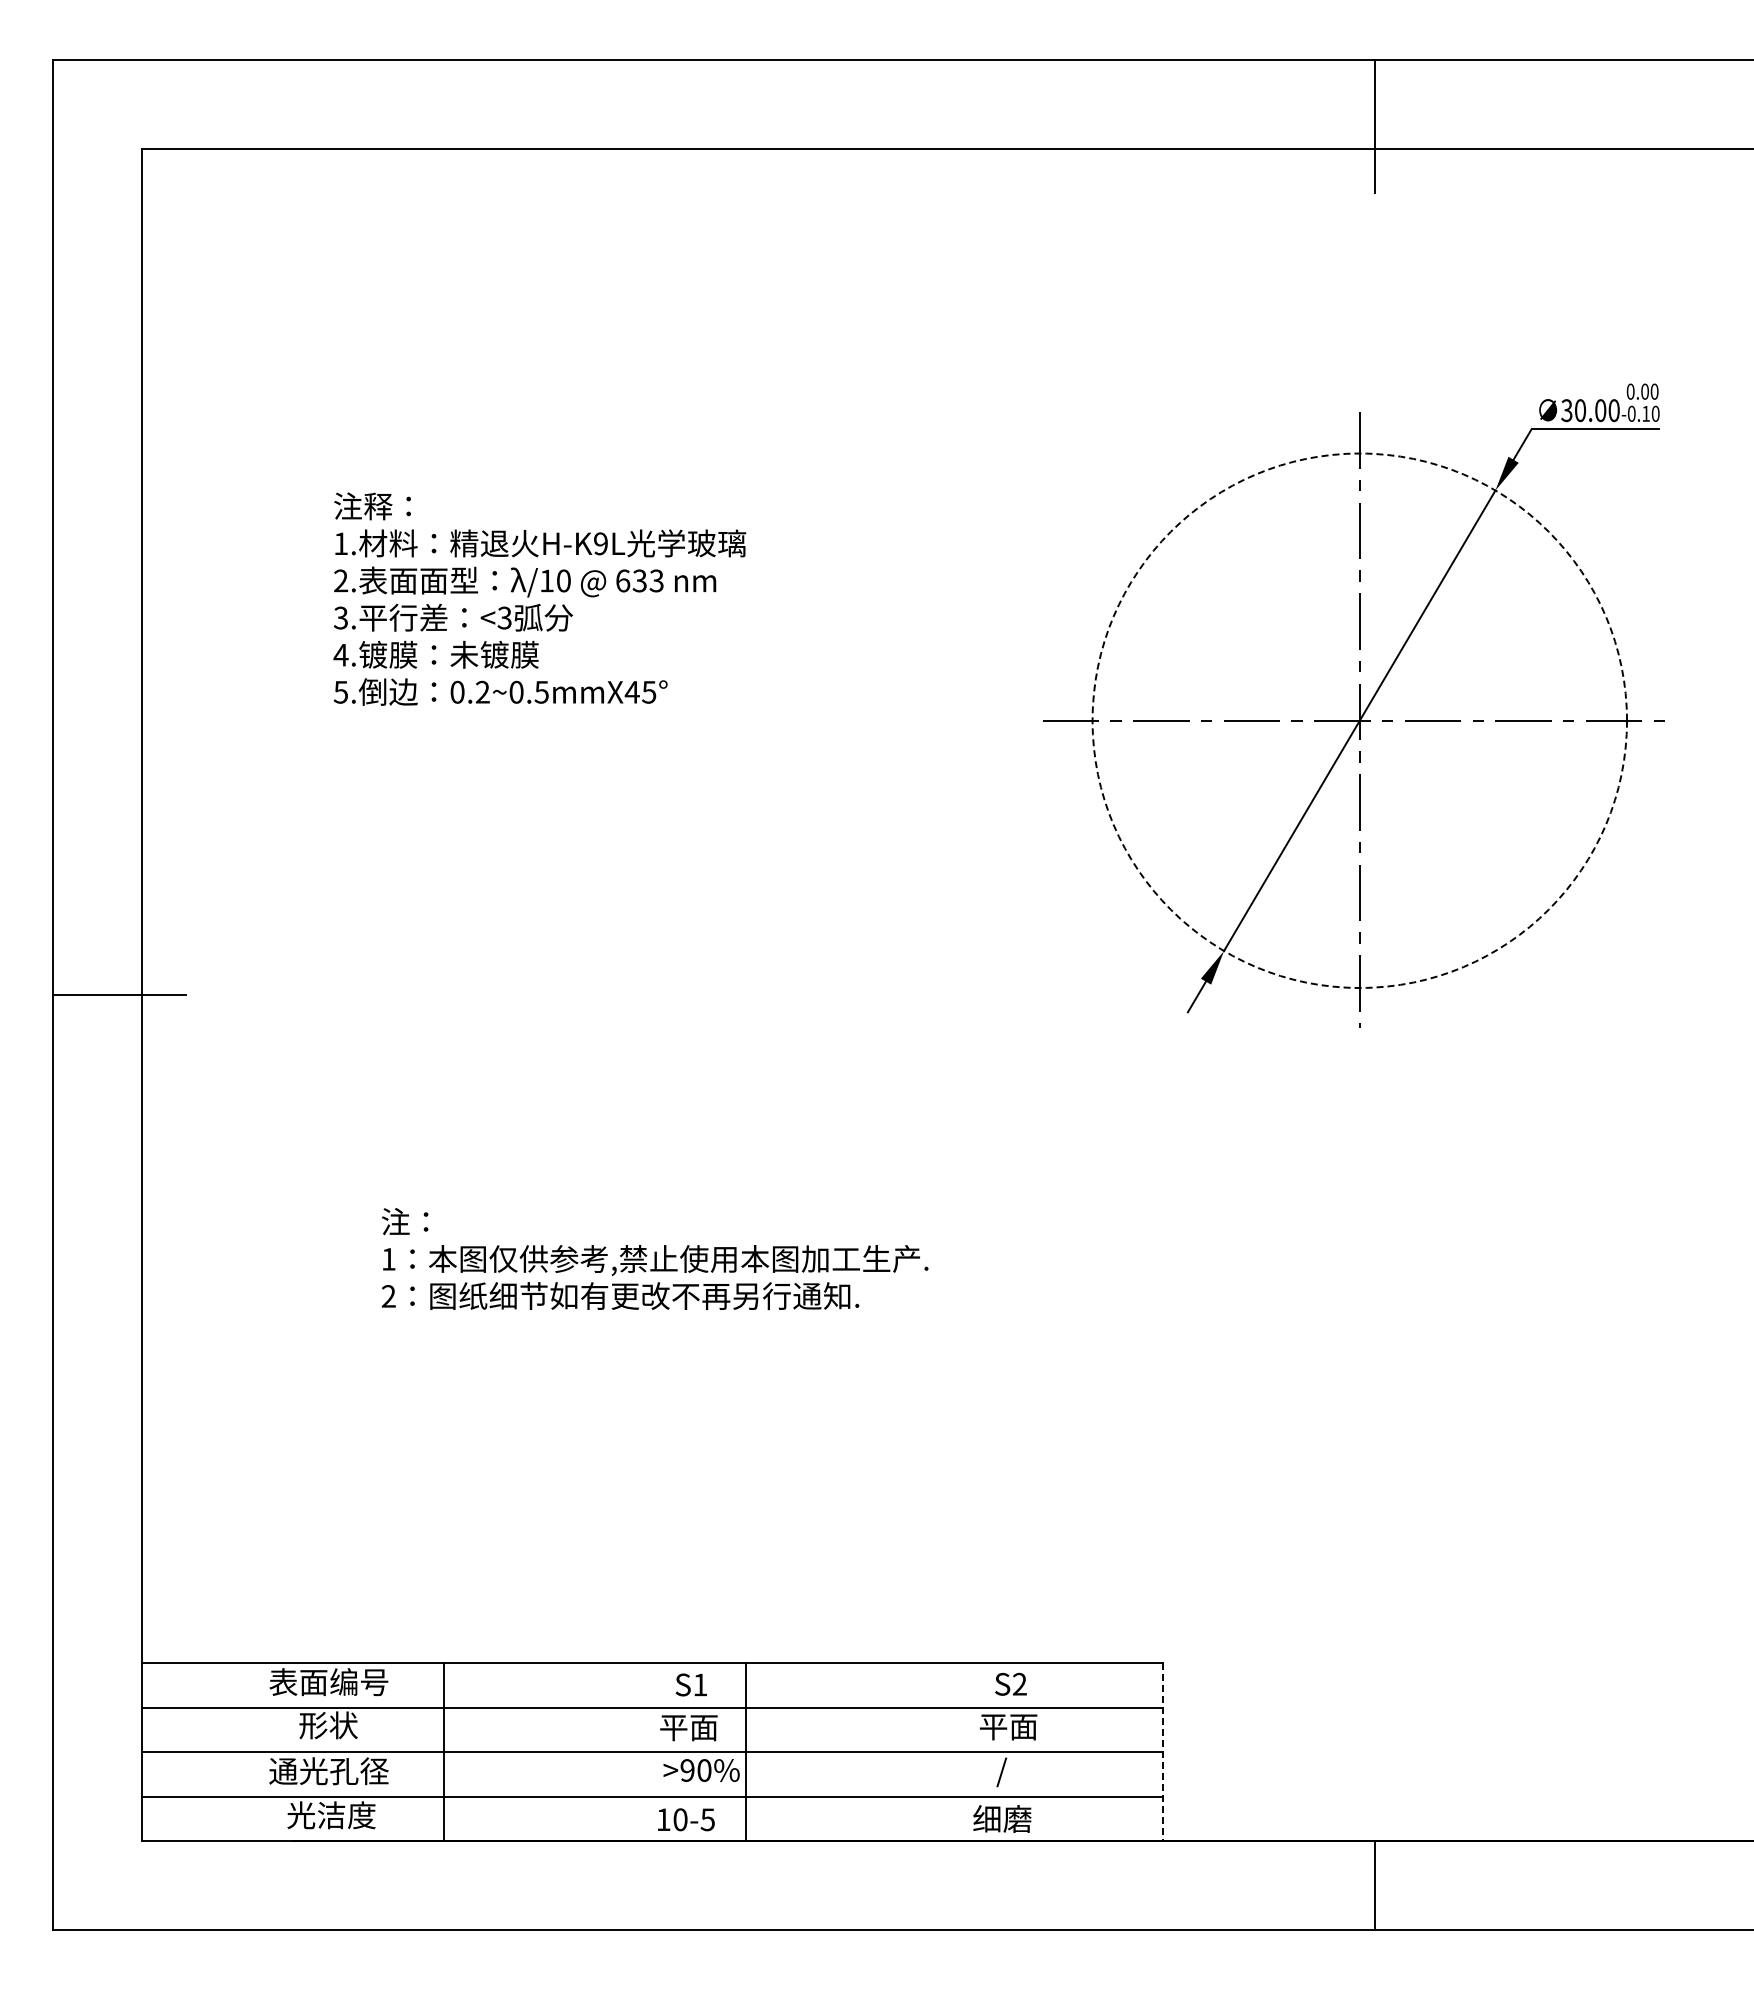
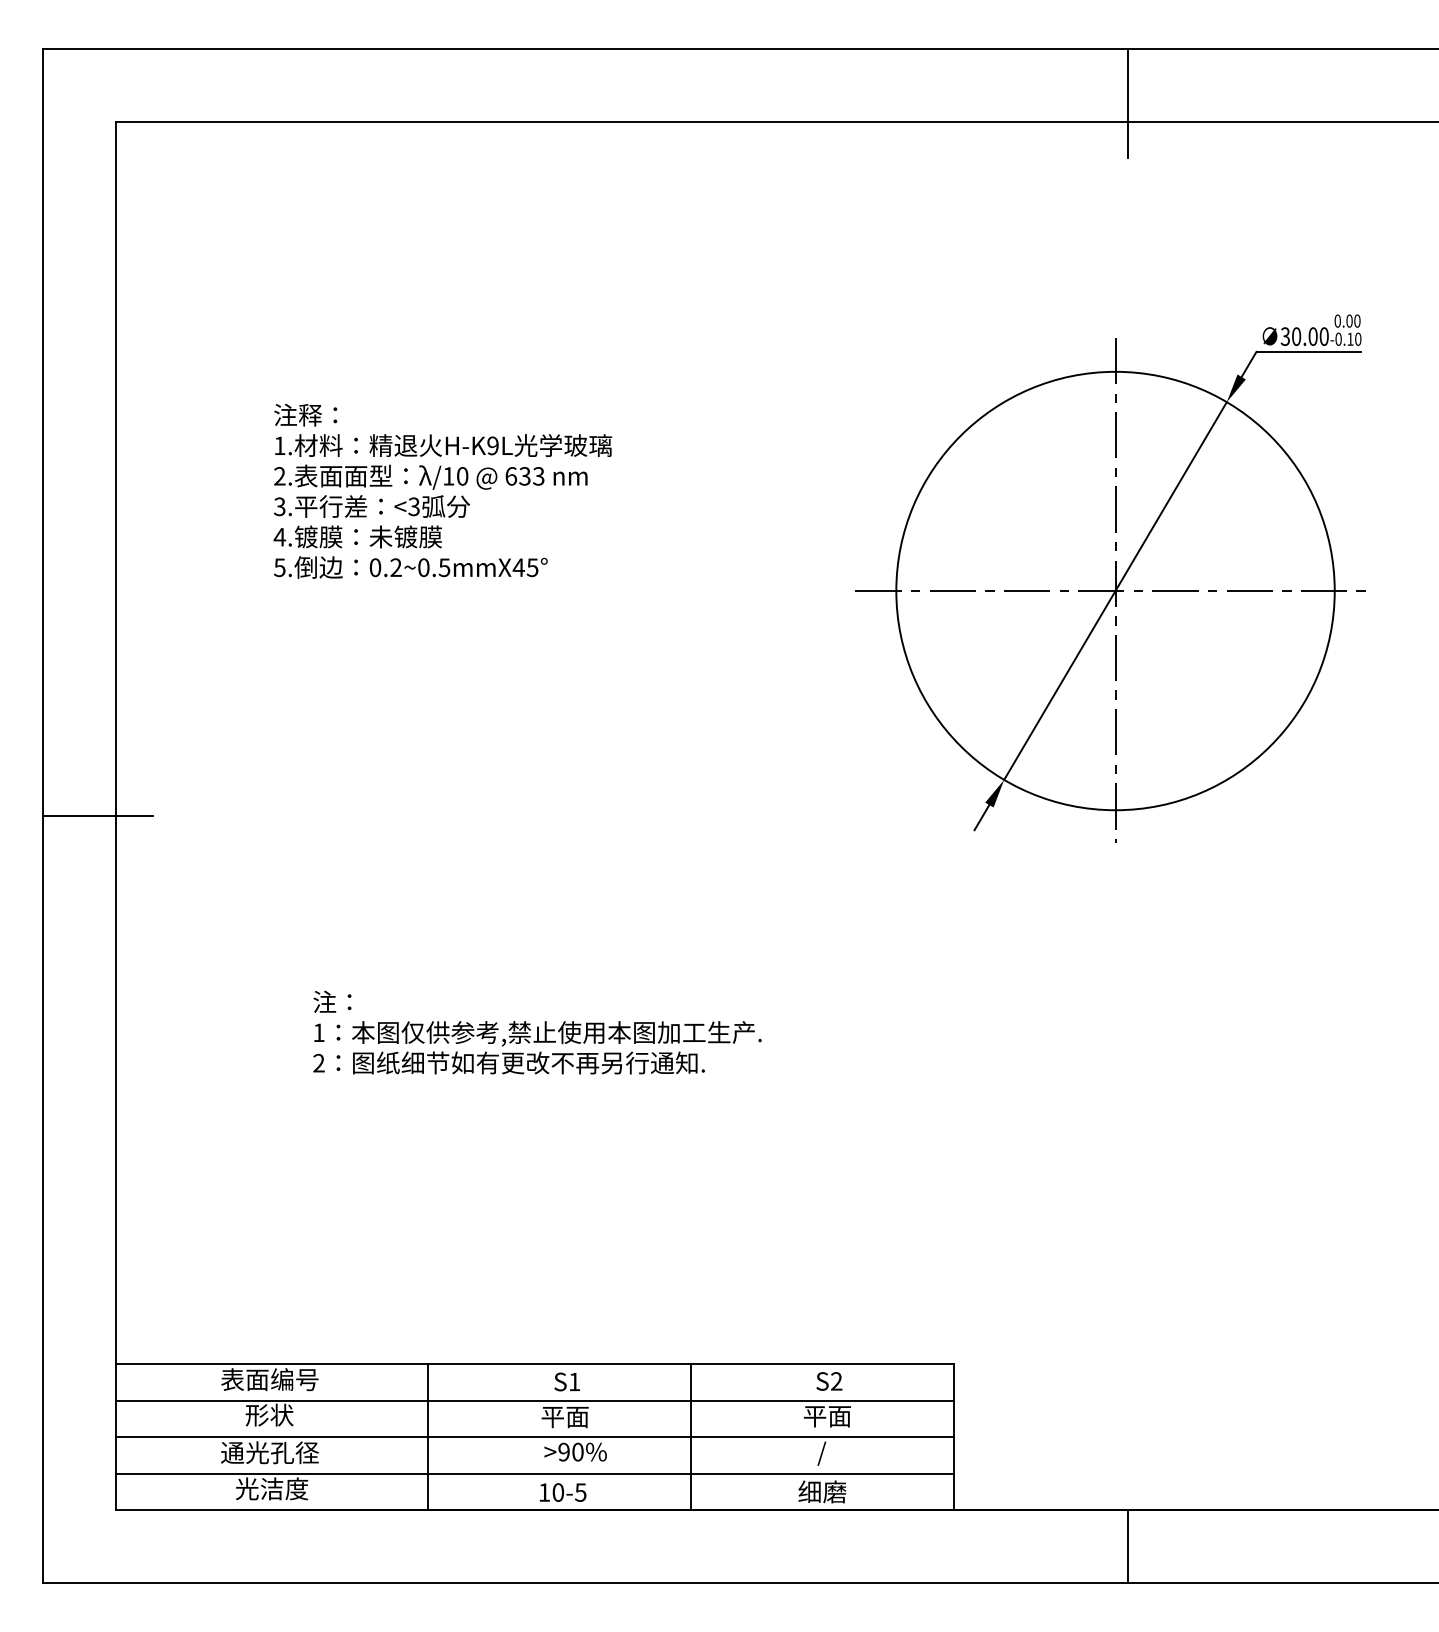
circle: (1359, 720) -> (1115, 590), dashed -> solid
line: (444, 1752) -> (427, 1437), moved
line: (746, 1752) -> (691, 1437), moved
line: (1162, 1752) -> (953, 1437), dashed -> solid

